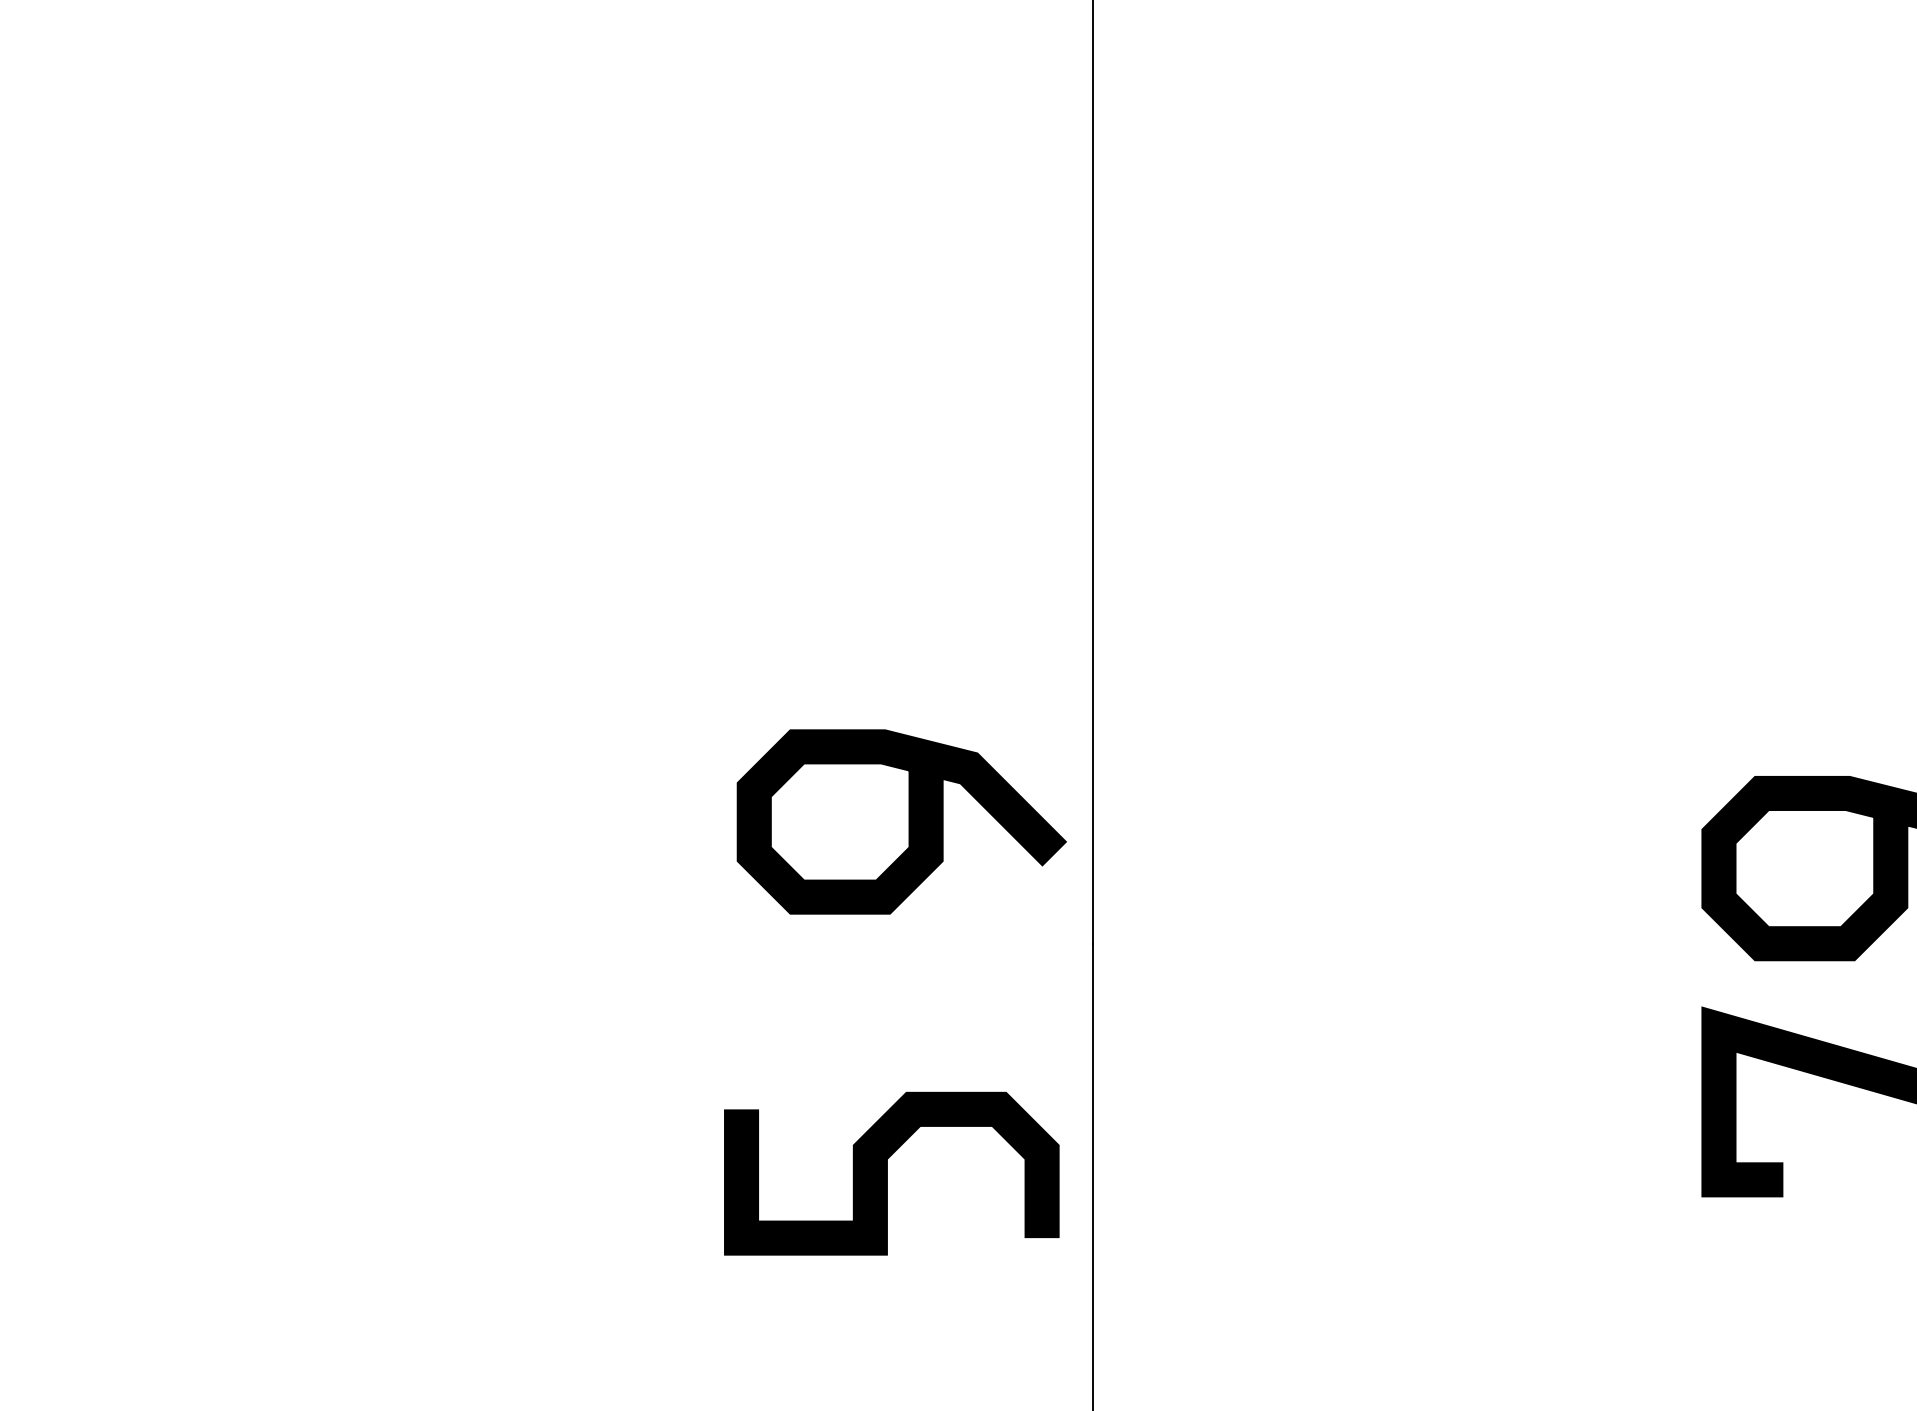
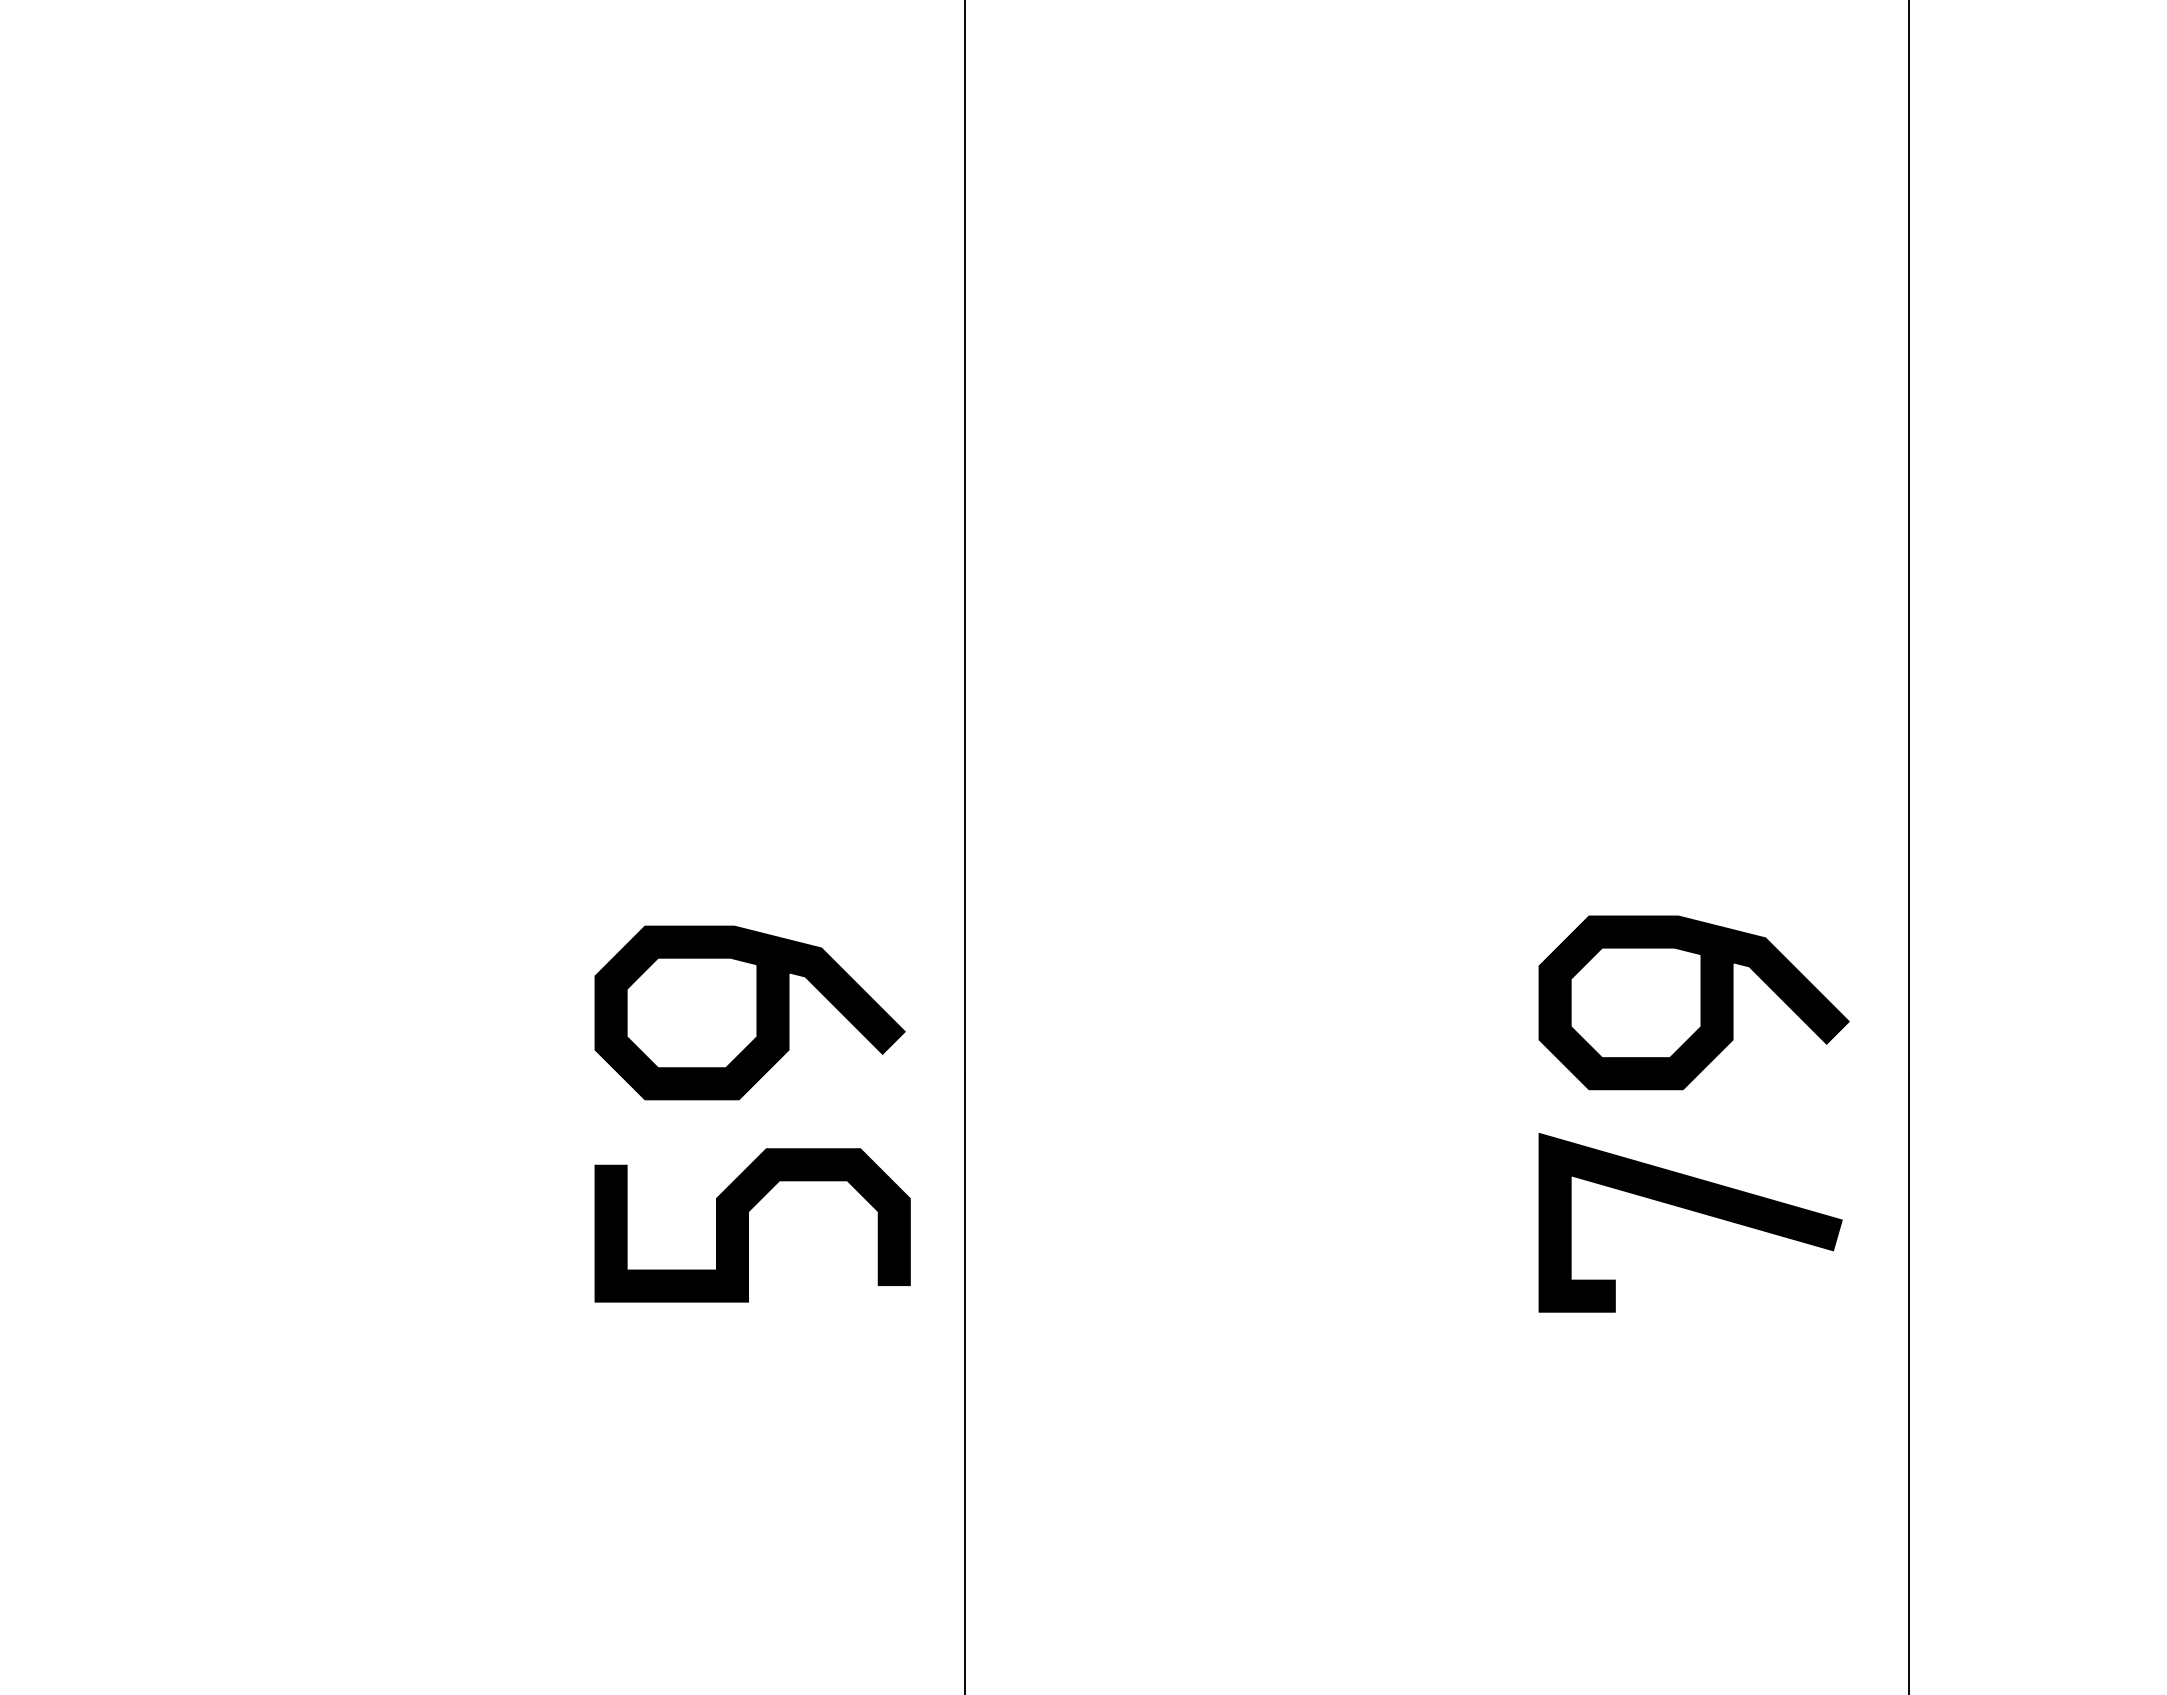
curve: (908, 821) -> (756, 1012), moved
curve: (887, 1173) -> (748, 1225), moved

